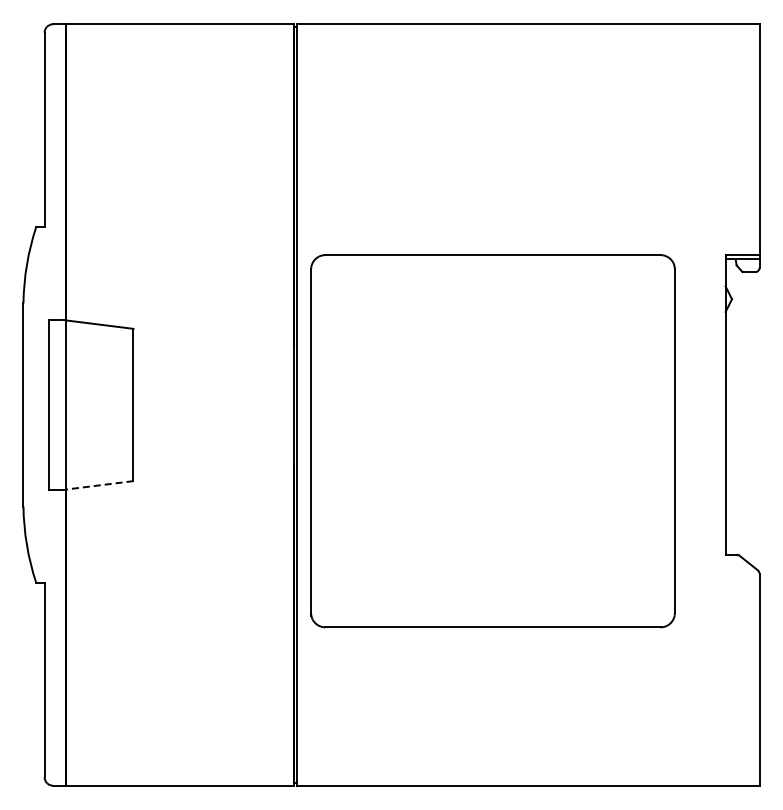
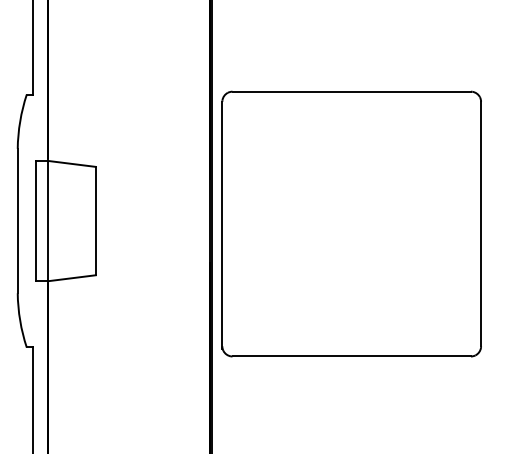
part: (492, 441) -> (351, 224), moved
line: (99, 485) -> (71, 278), dashed -> solid

